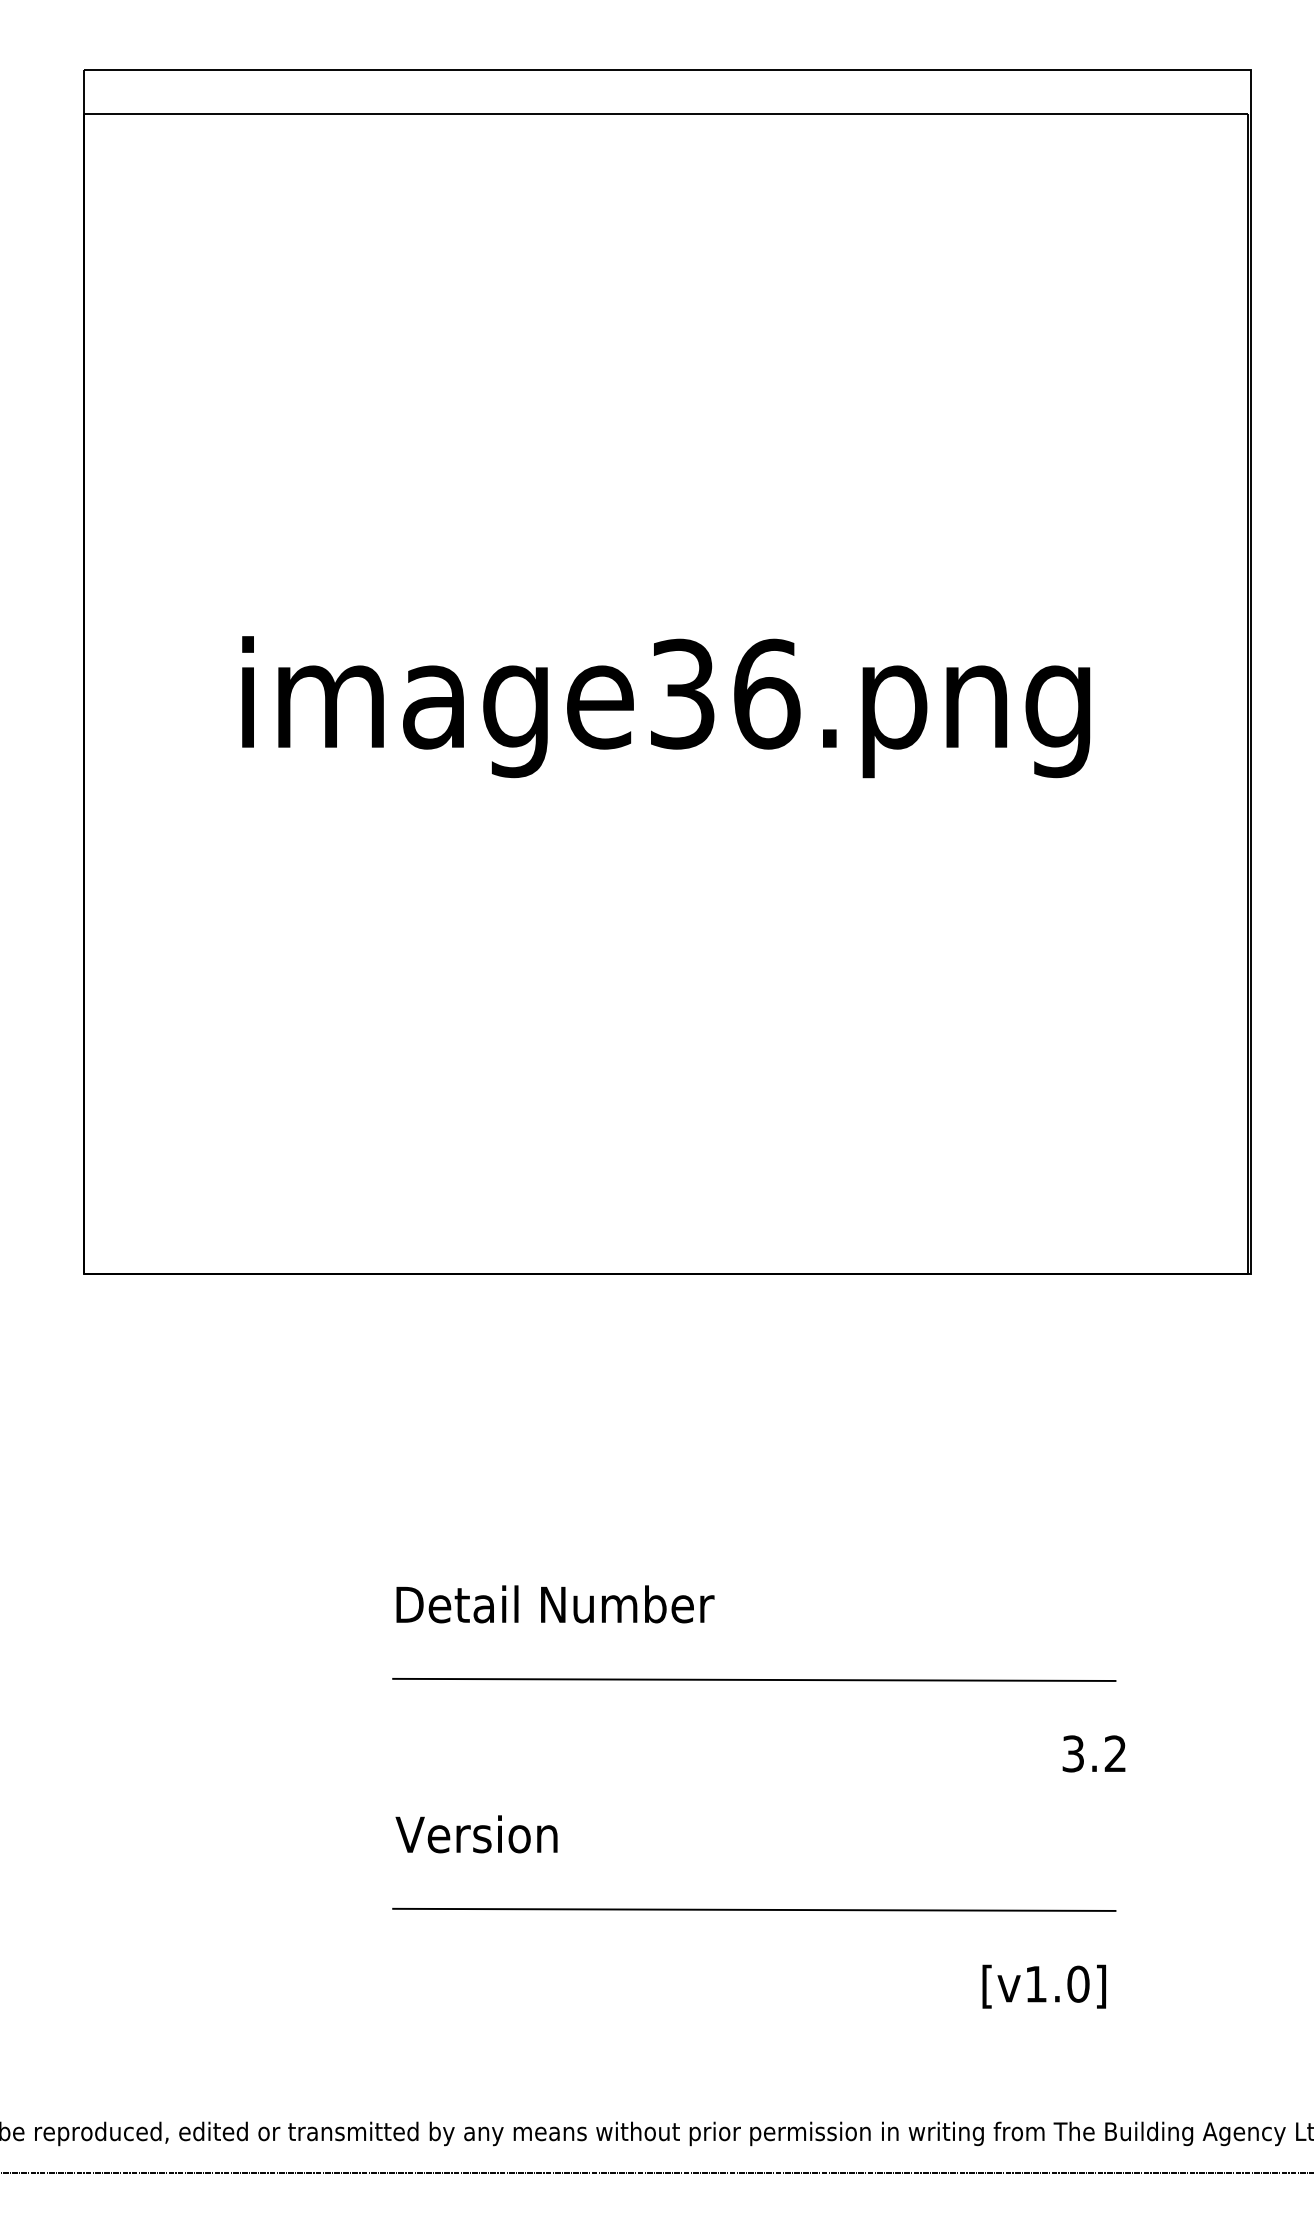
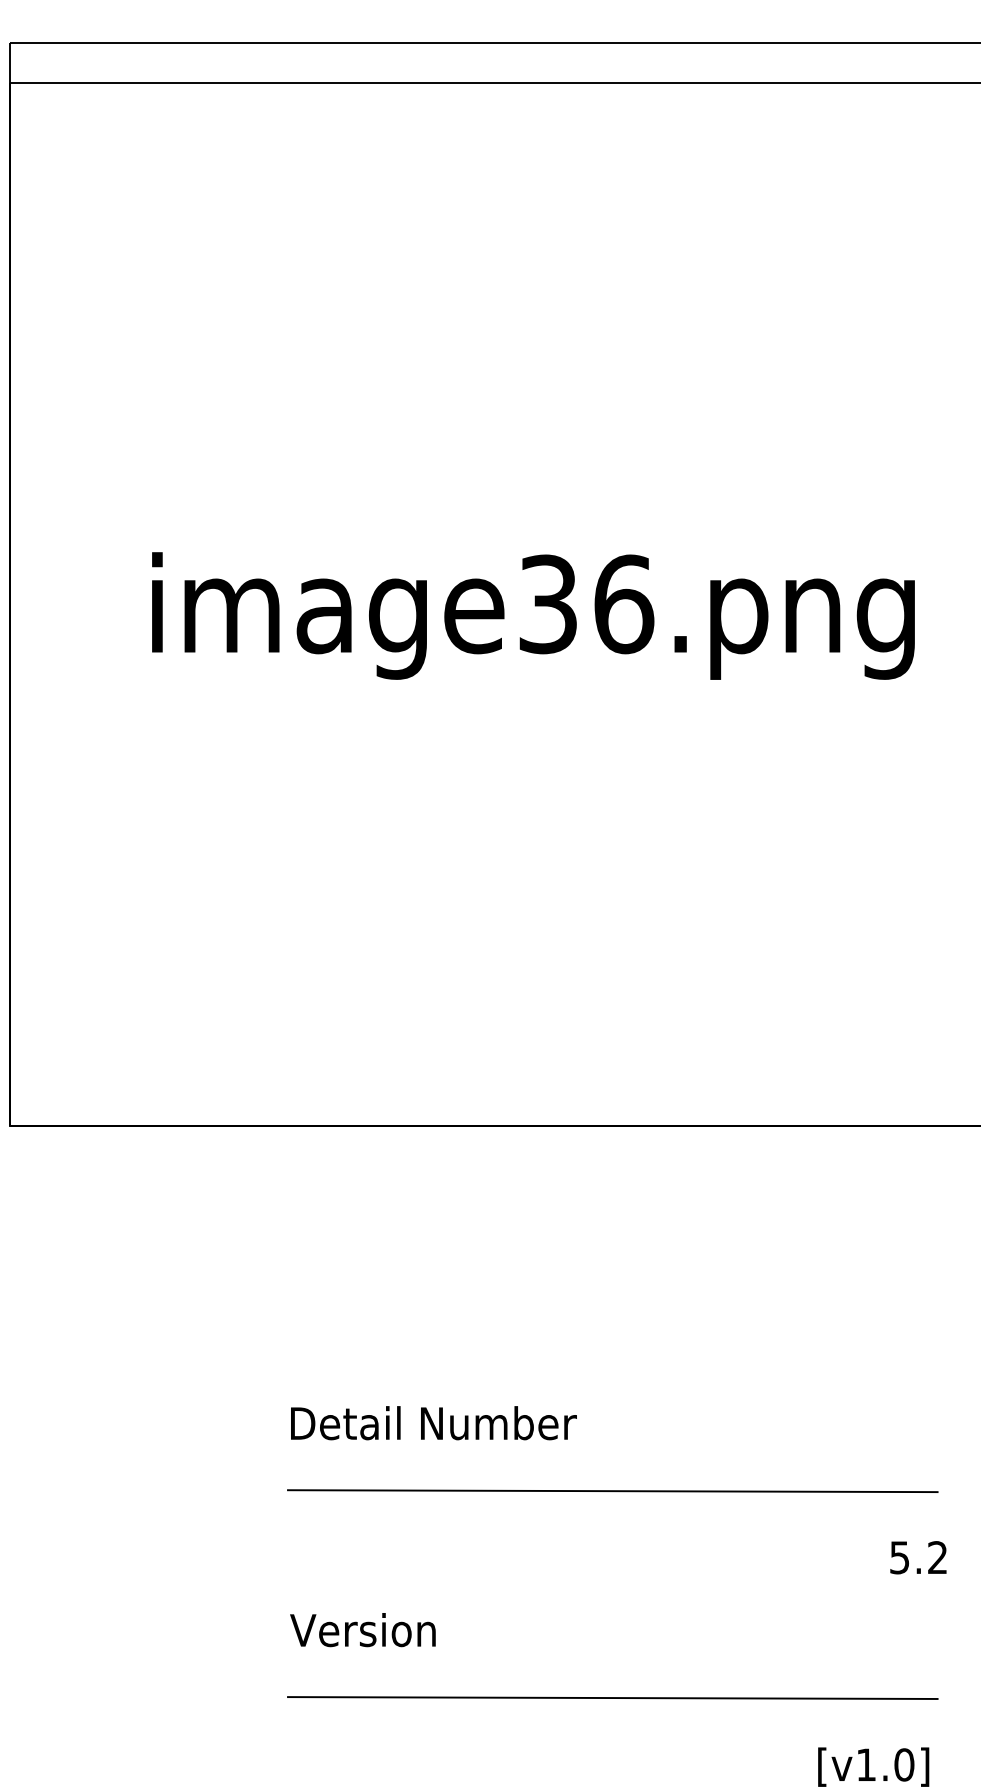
text: (1073, 1753) -> (899, 1557), 3.2 -> 5.2

